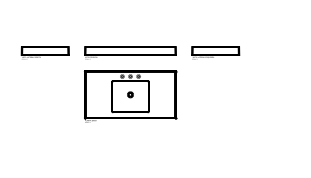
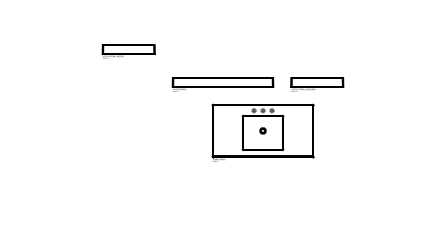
part: (45, 52) -> (128, 51), moved
part: (130, 96) -> (262, 132), moved

